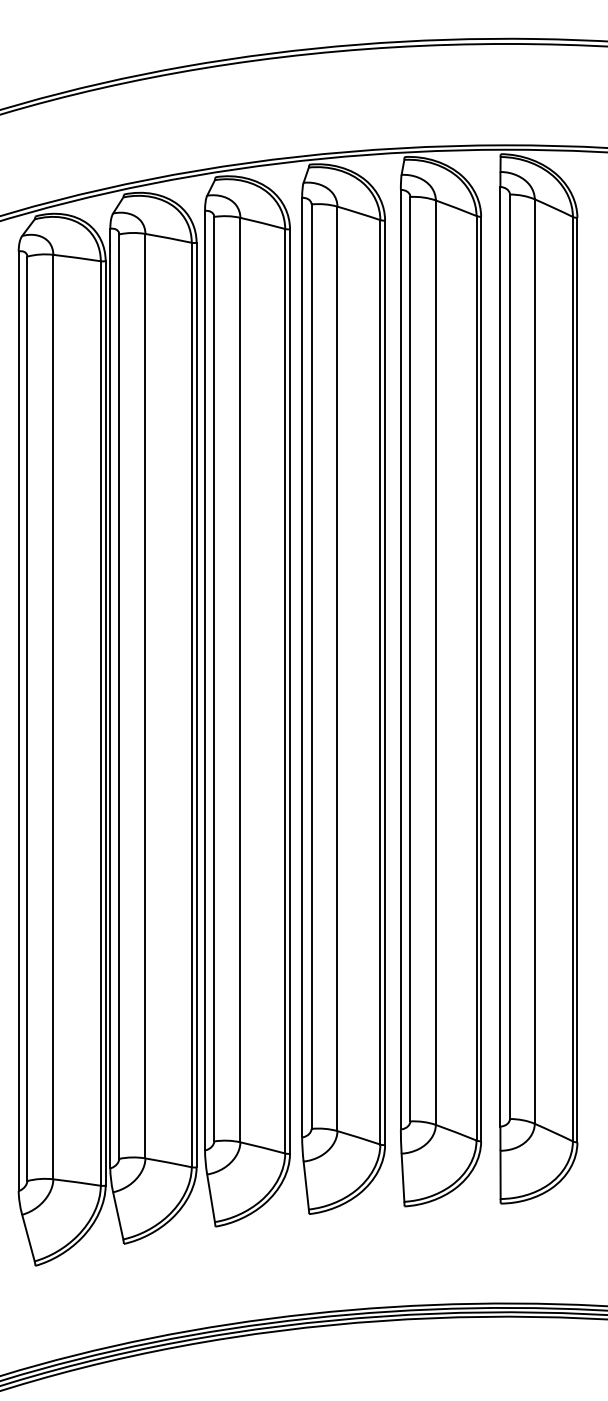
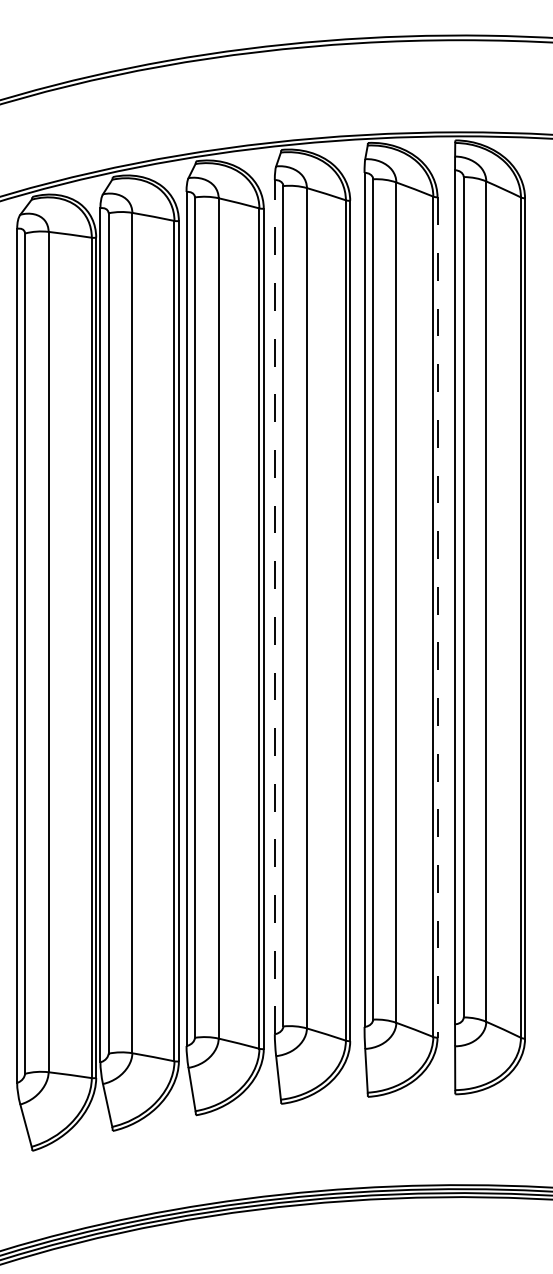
line: (301, 668) -> (274, 607), solid -> dashed
line: (481, 680) -> (437, 618), solid -> dashed

